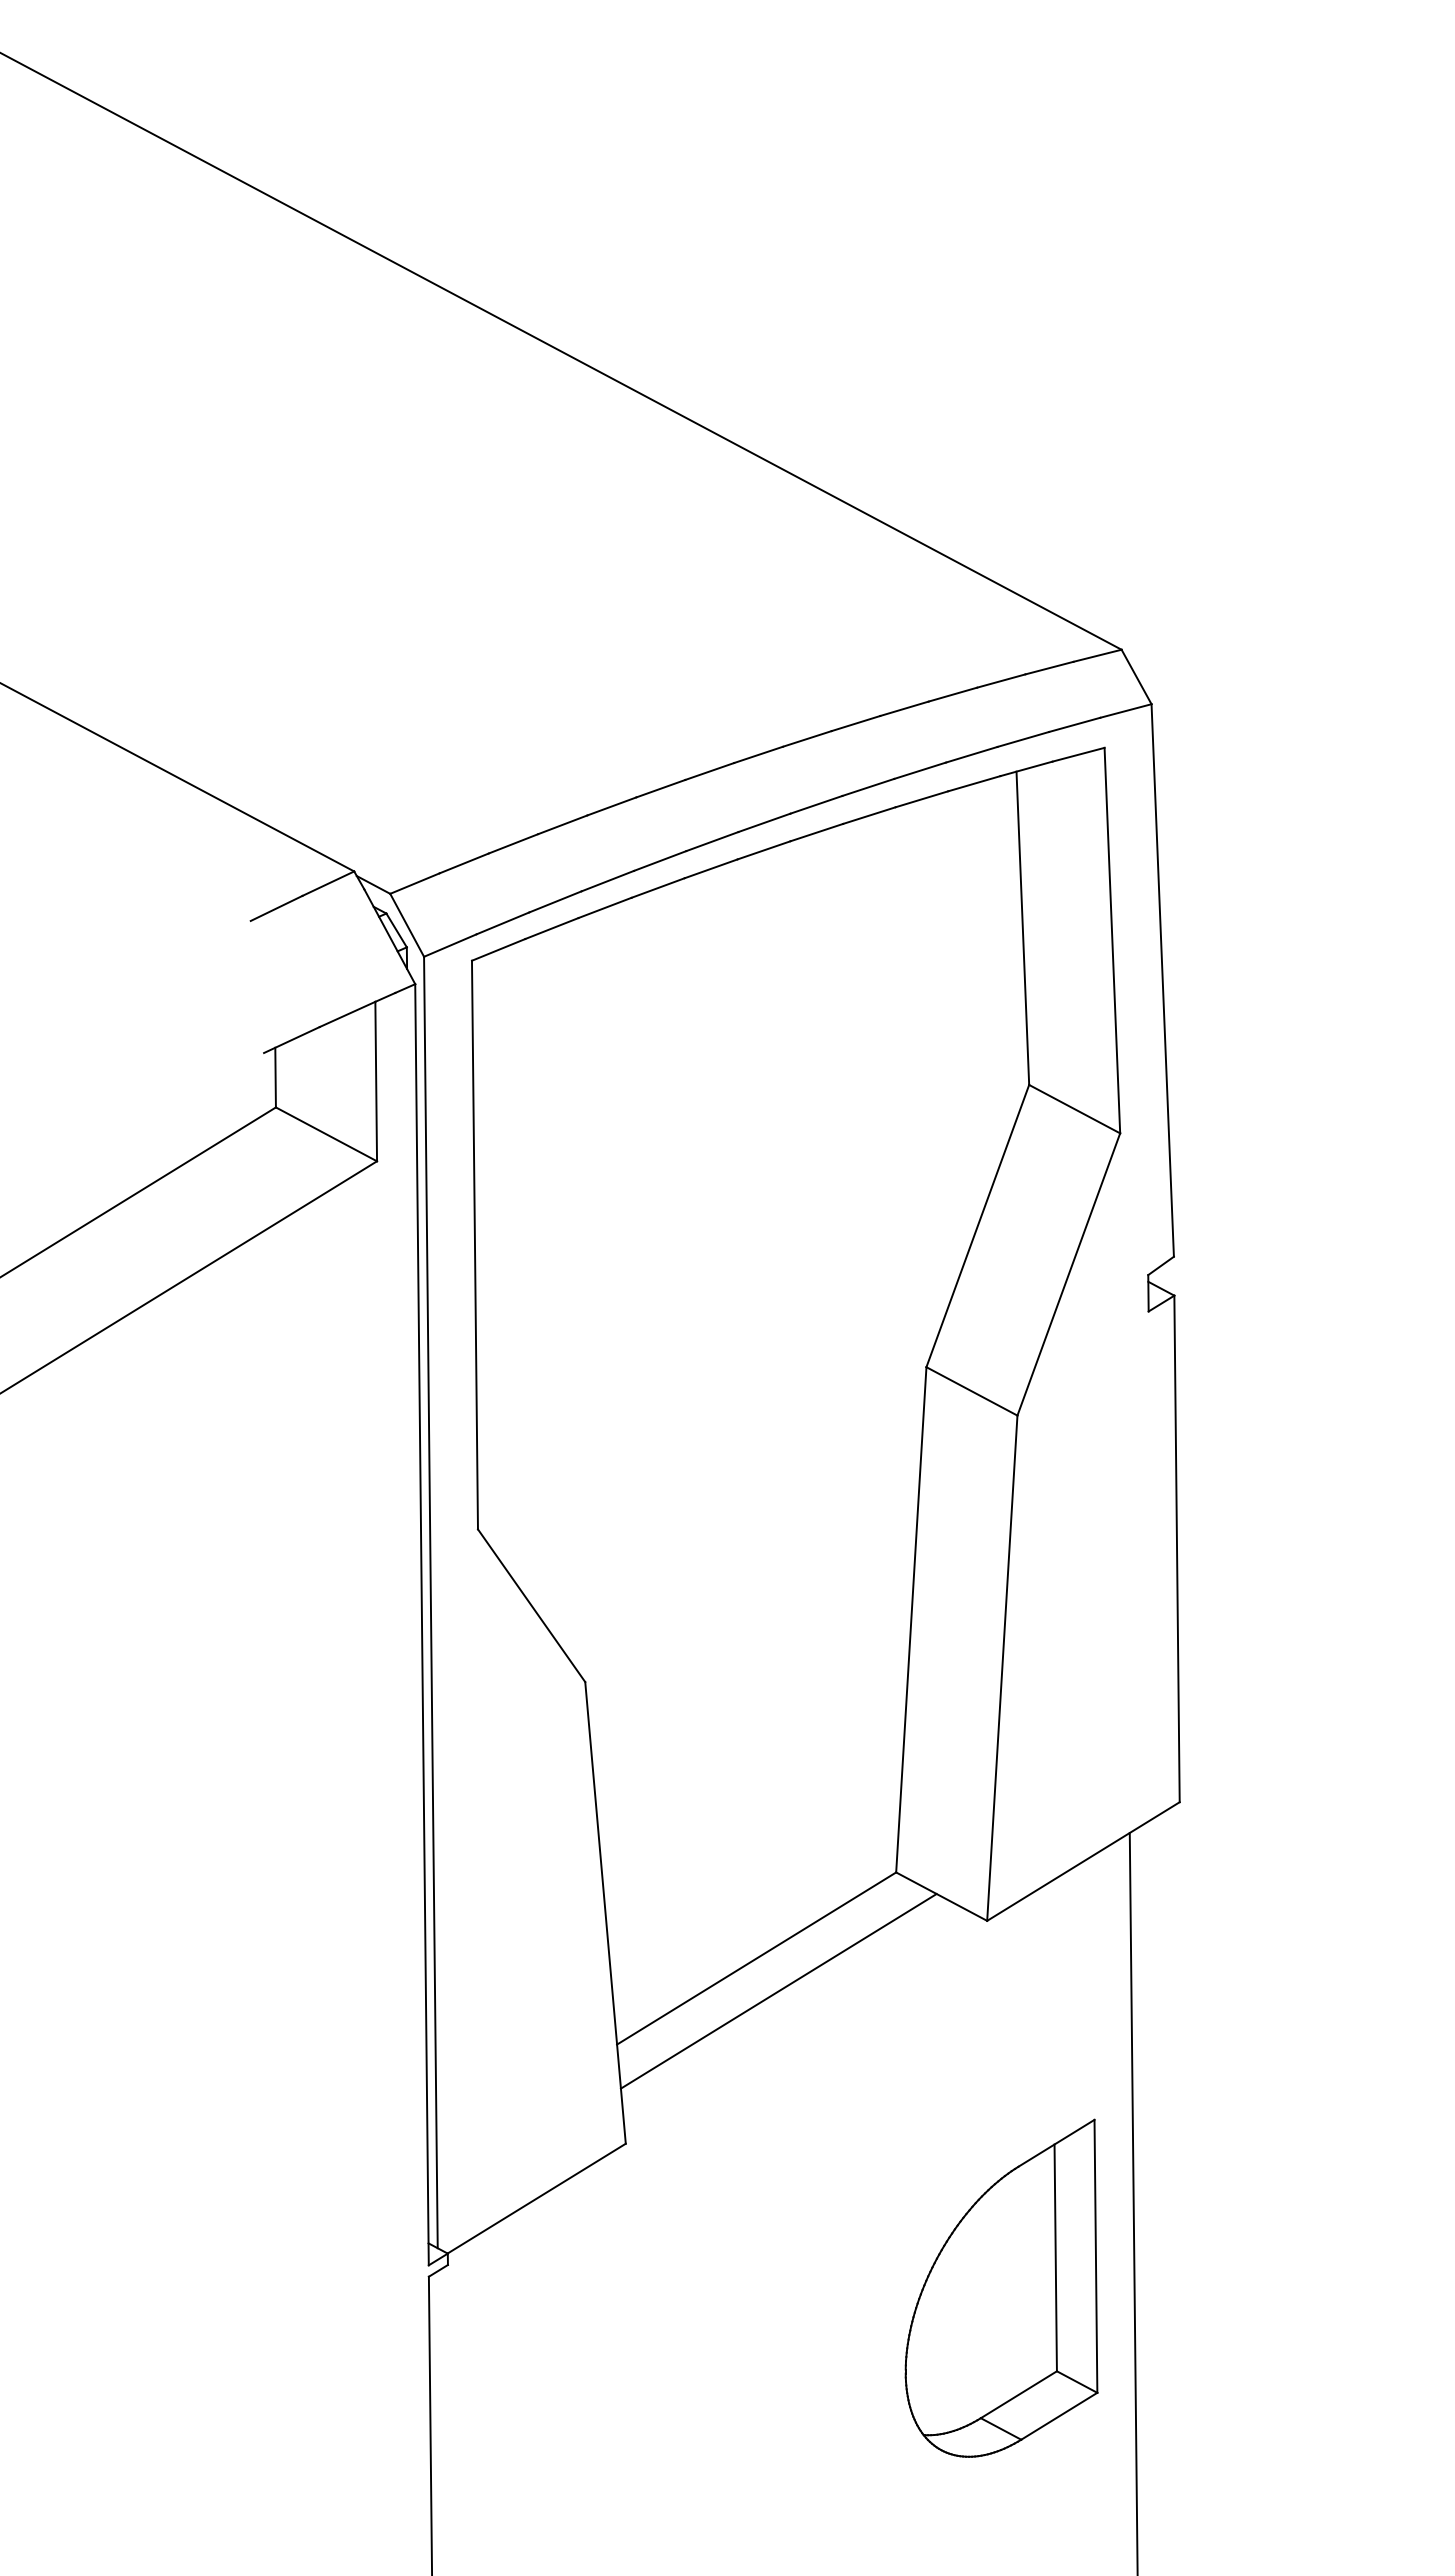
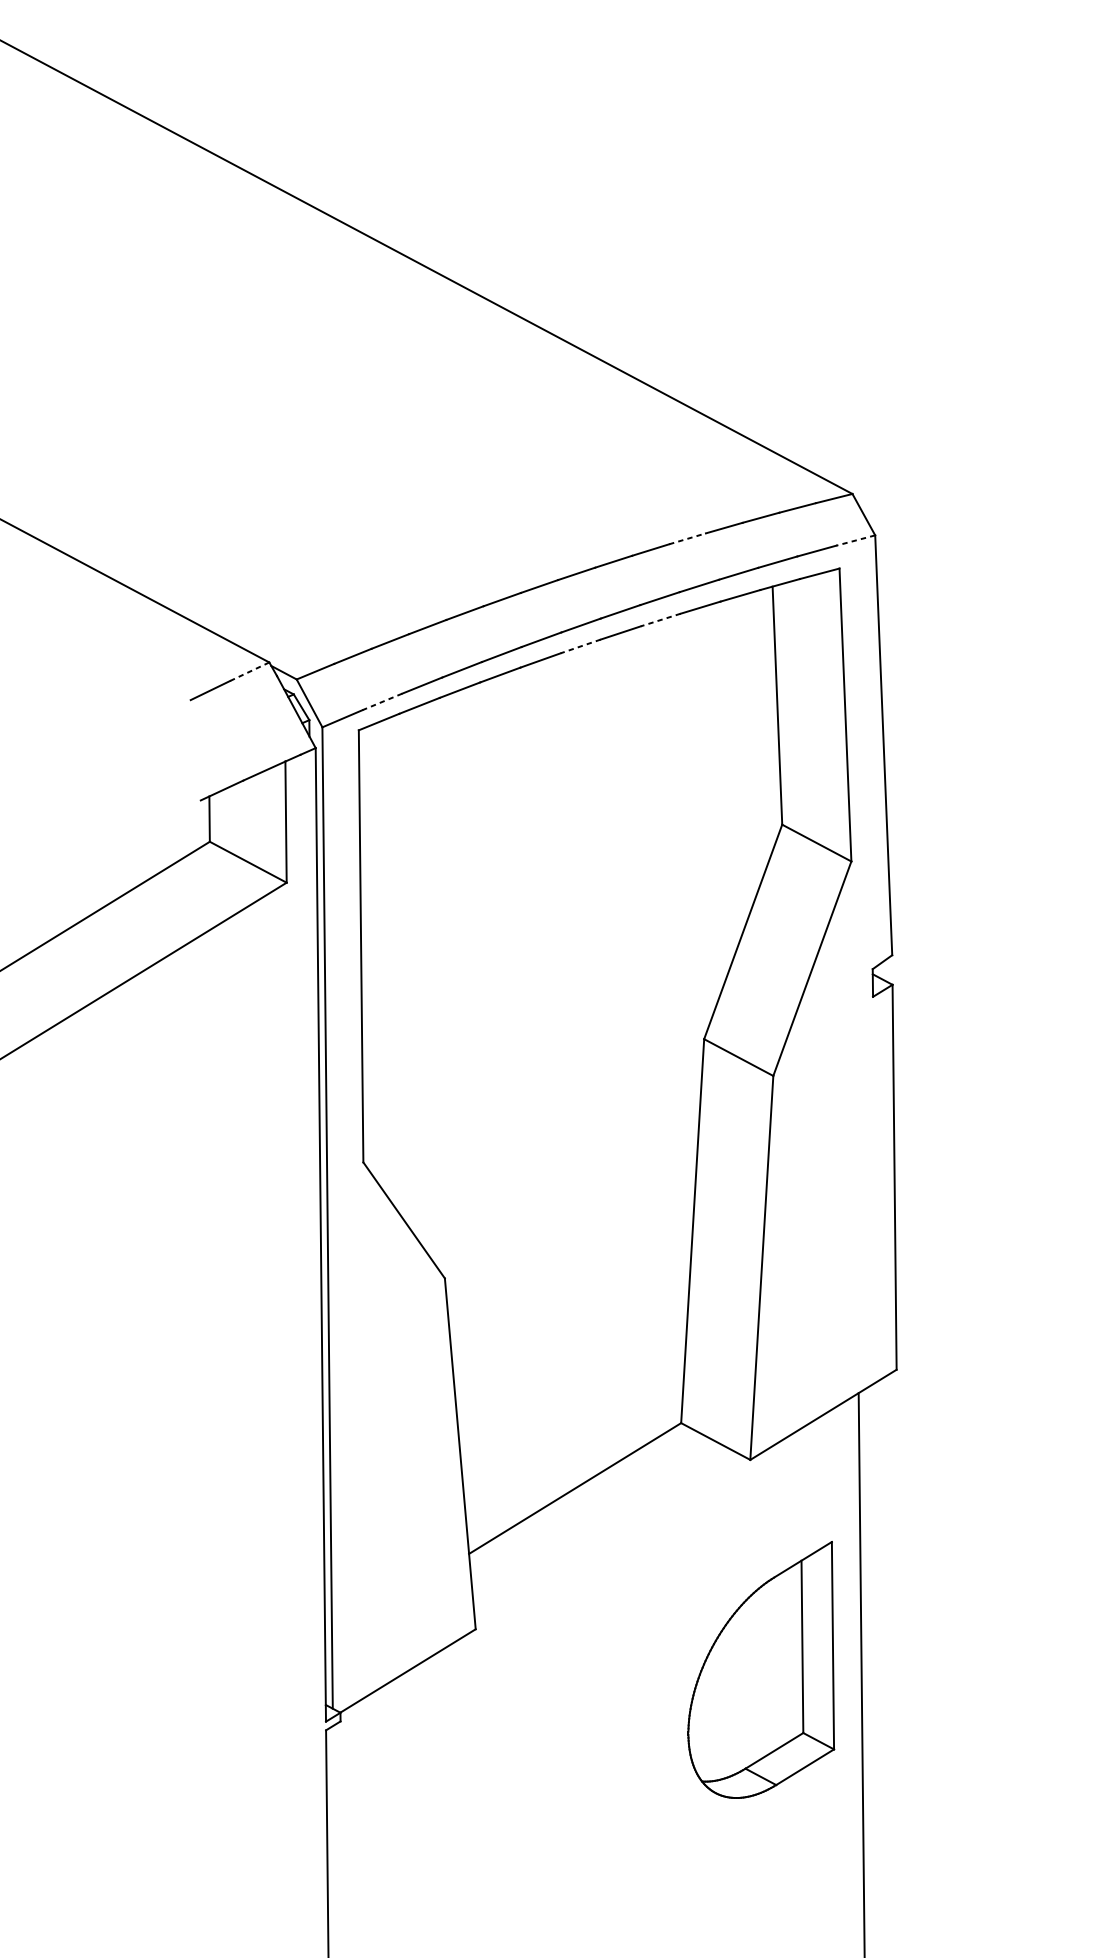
line: (904, 708) -> (687, 538), solid -> dashed
line: (1125, 711) -> (855, 540), solid -> dashed
line: (869, 815) -> (660, 619), solid -> dashed
line: (764, 850) -> (581, 646), solid -> dashed
line: (328, 883) -> (249, 671), solid -> dashed
line: (502, 923) -> (382, 702), solid -> dashed
line: (778, 1991) -> (591, 1513), removed
part: (1001, 2287) -> (761, 1669), moved

